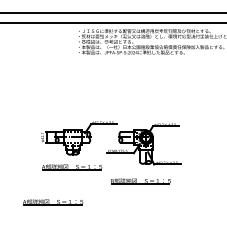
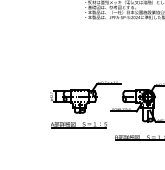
part: (53, 202) -> (61, 157), removed

